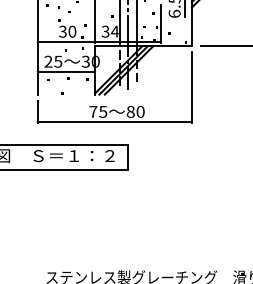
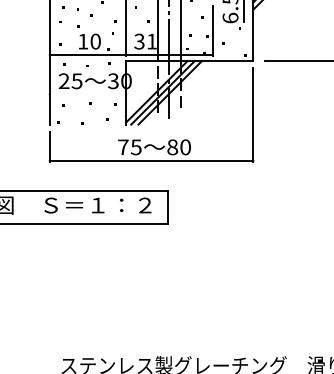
text: (62, 31) -> (82, 41), 30 -> 10
text: (114, 31) -> (151, 41), 34 -> 31
line: (66, 71) -> (87, 94), removed

